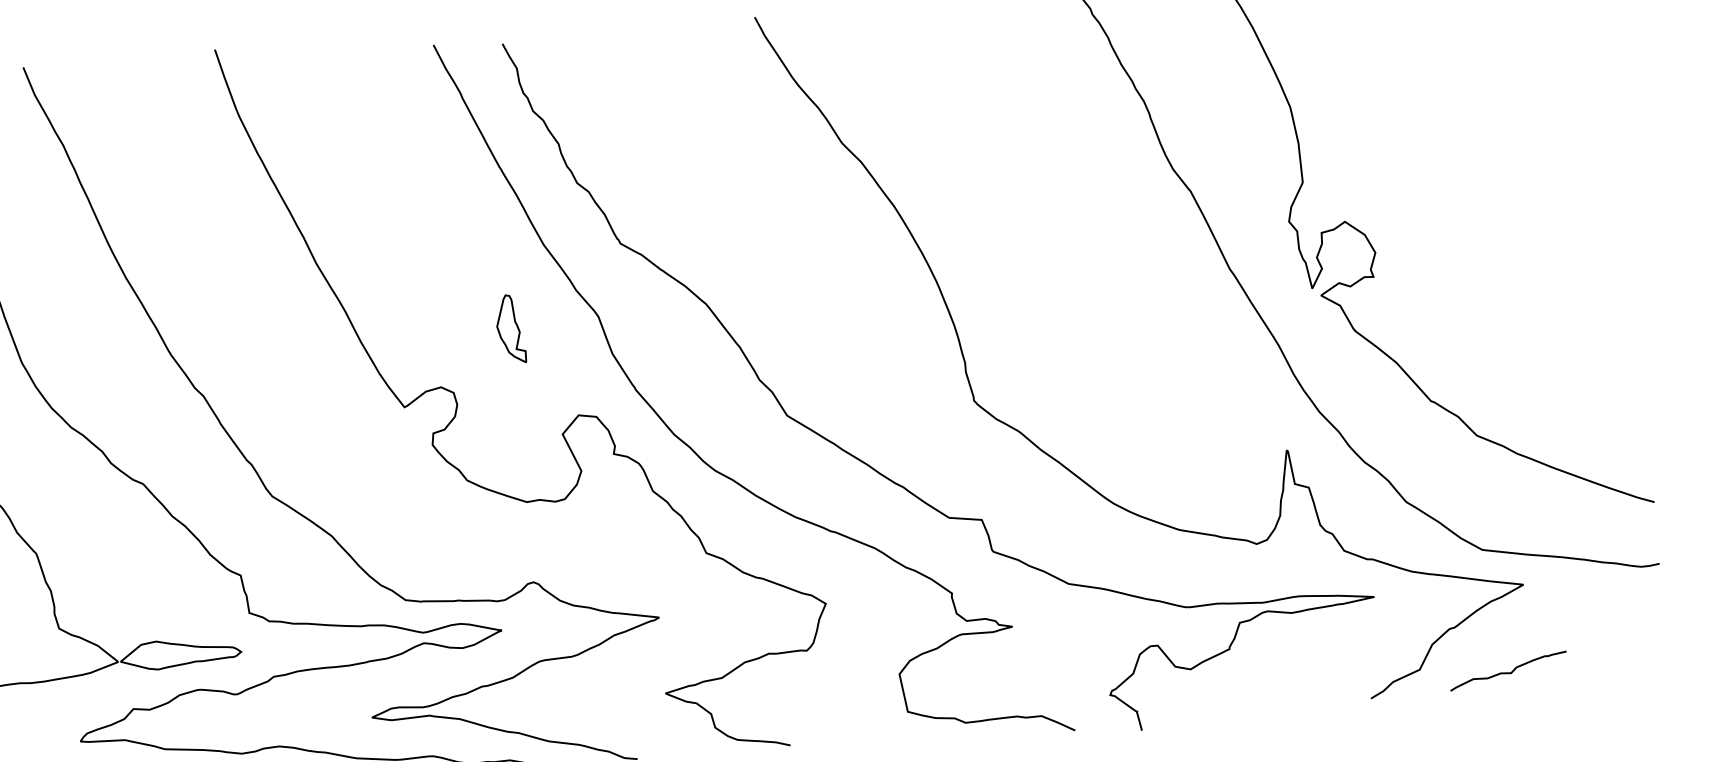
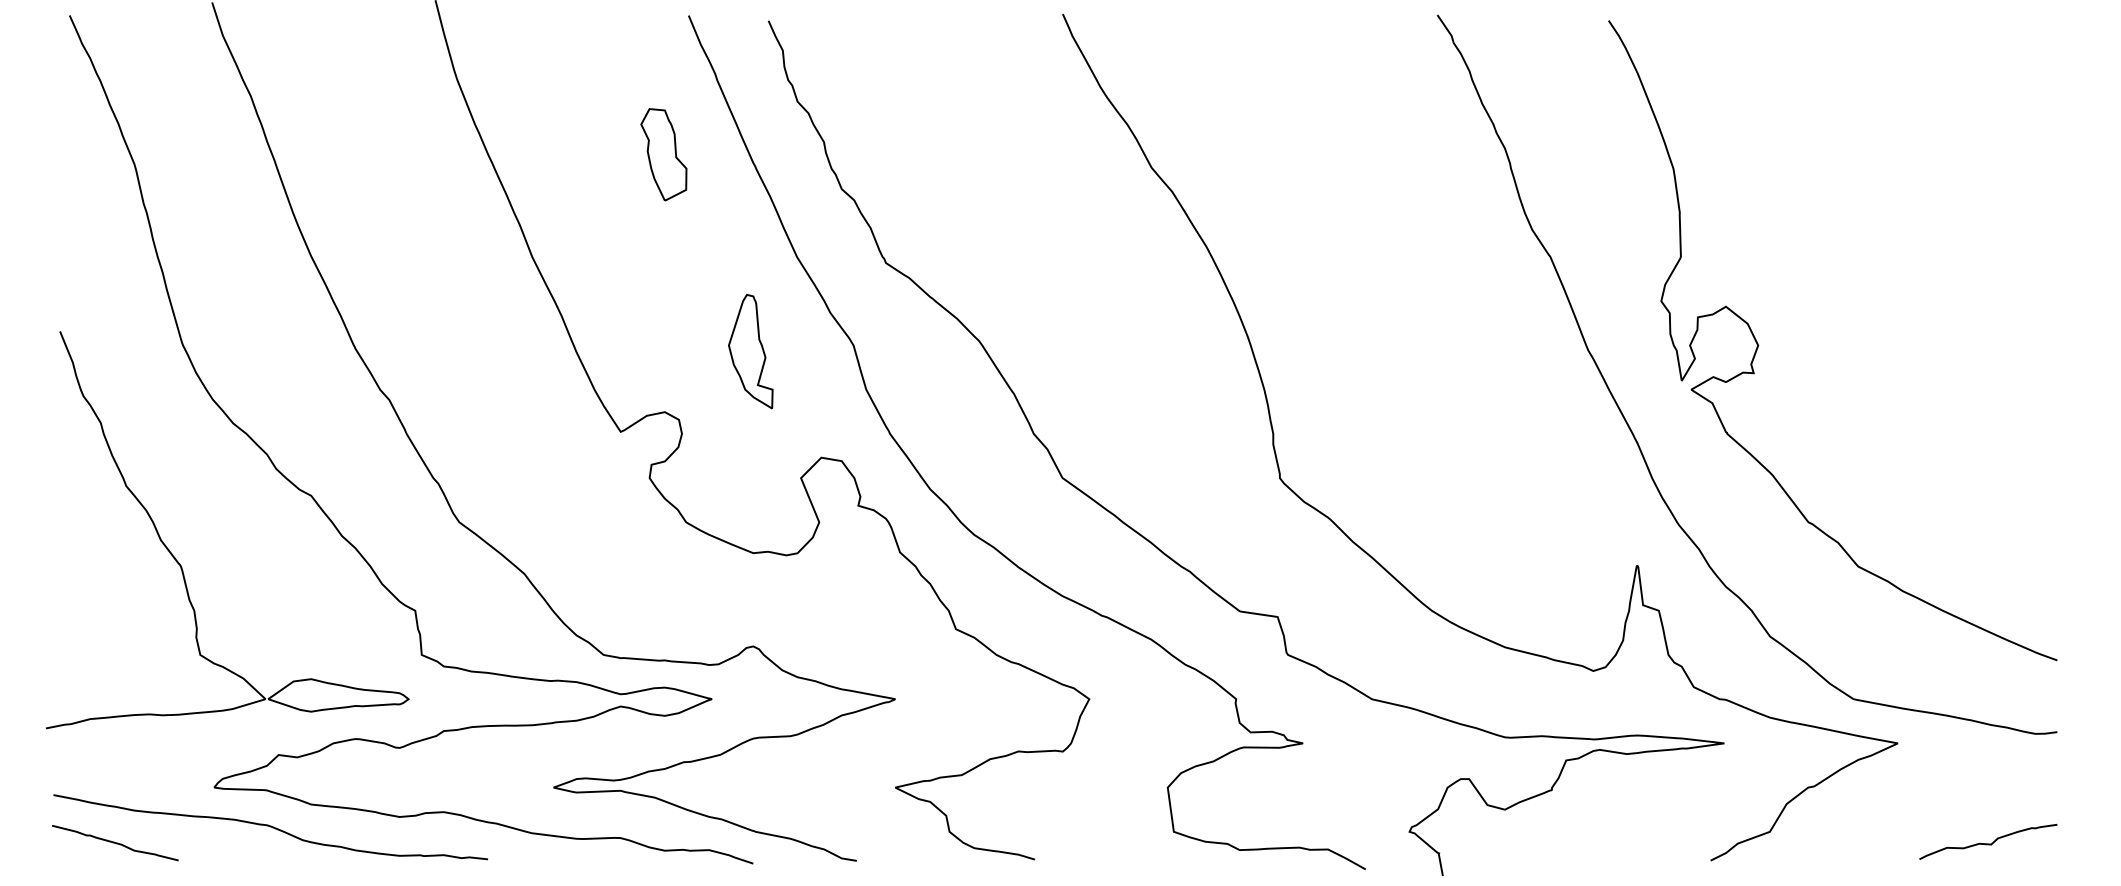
part: (421, 166) -> (663, 154), added
part: (510, 329) -> (750, 351), size x1.43
curve: (1508, 672) -> (1988, 843), moved

